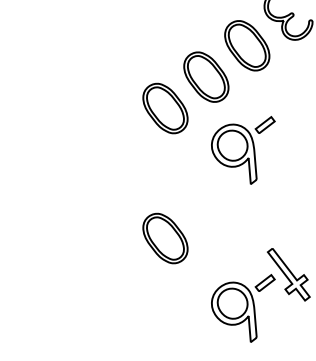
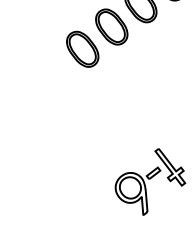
part: (243, 150) -> (138, 79), removed
part: (165, 238) -> (82, 141), removed

